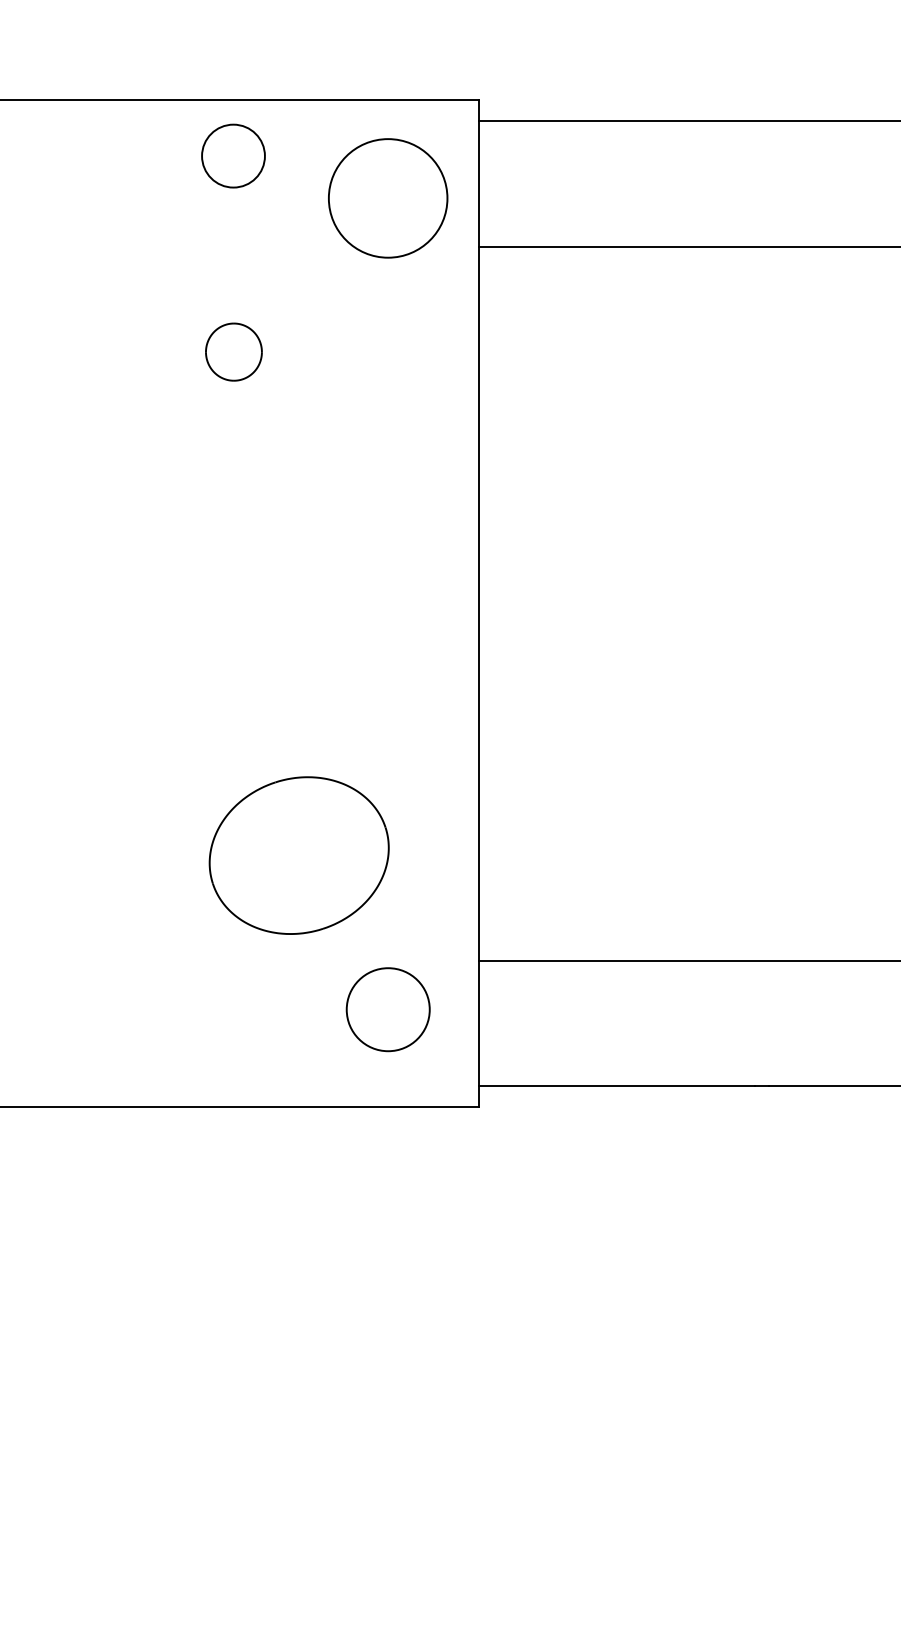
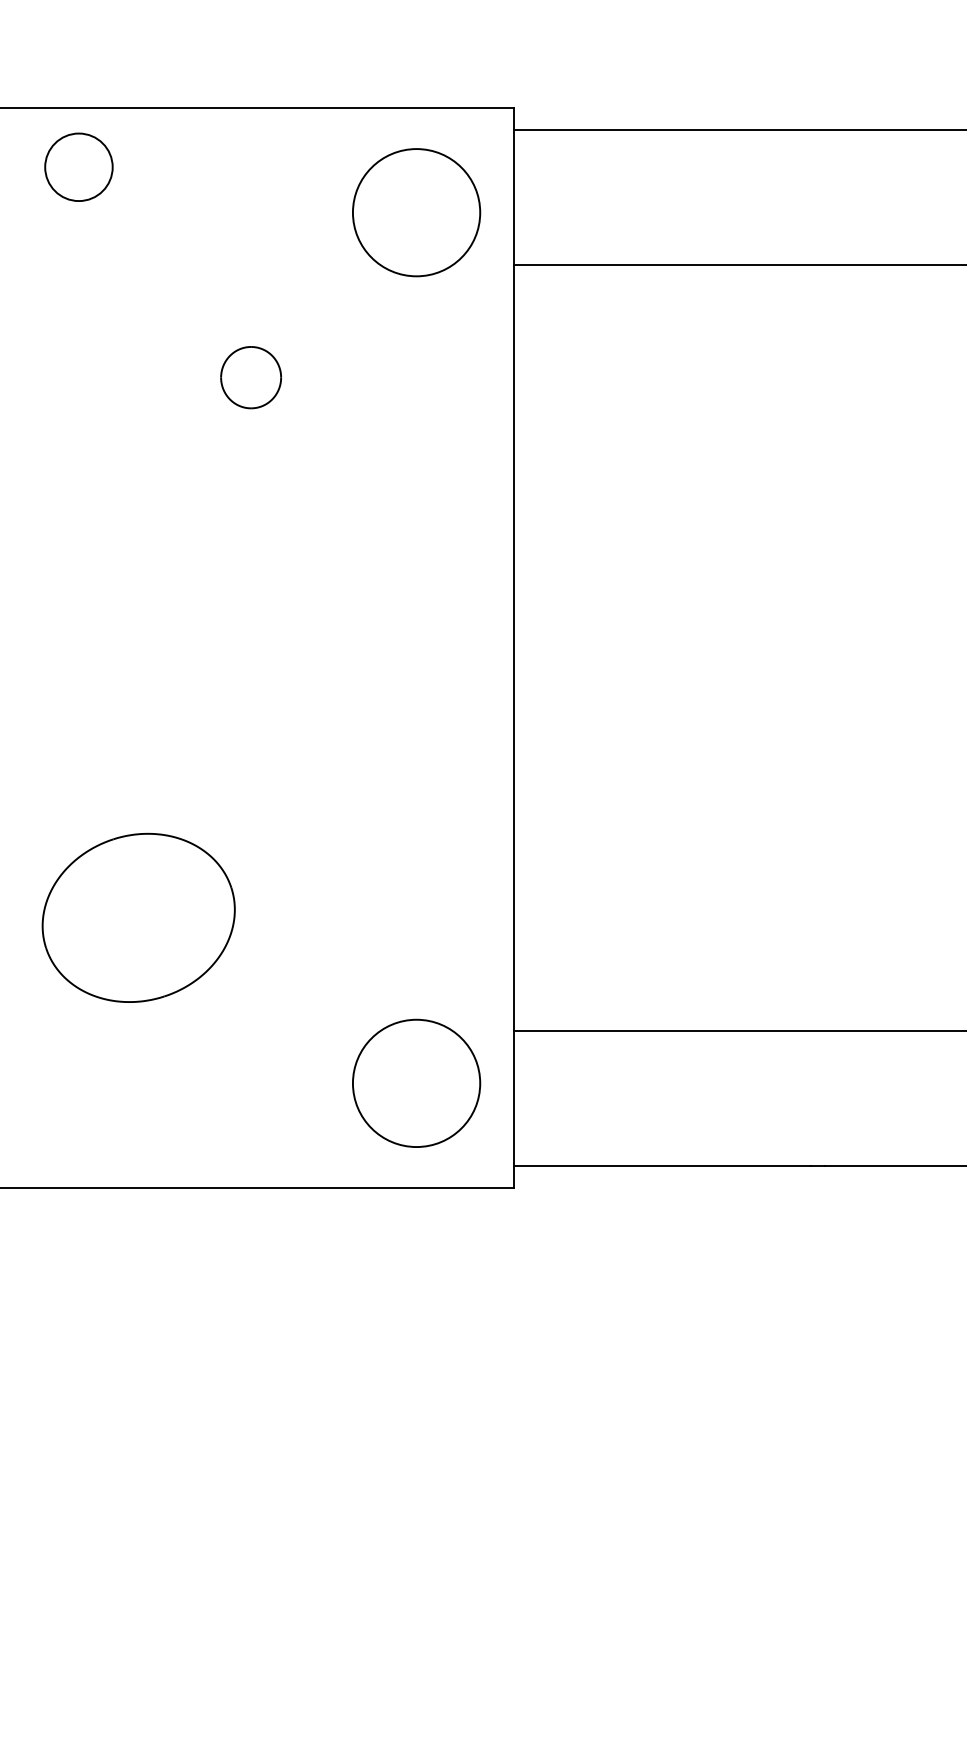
circle: (233, 155) -> (78, 166), moved
part: (298, 855) -> (137, 917), moved
circle: (388, 1009) -> (416, 1083), size x1.43

